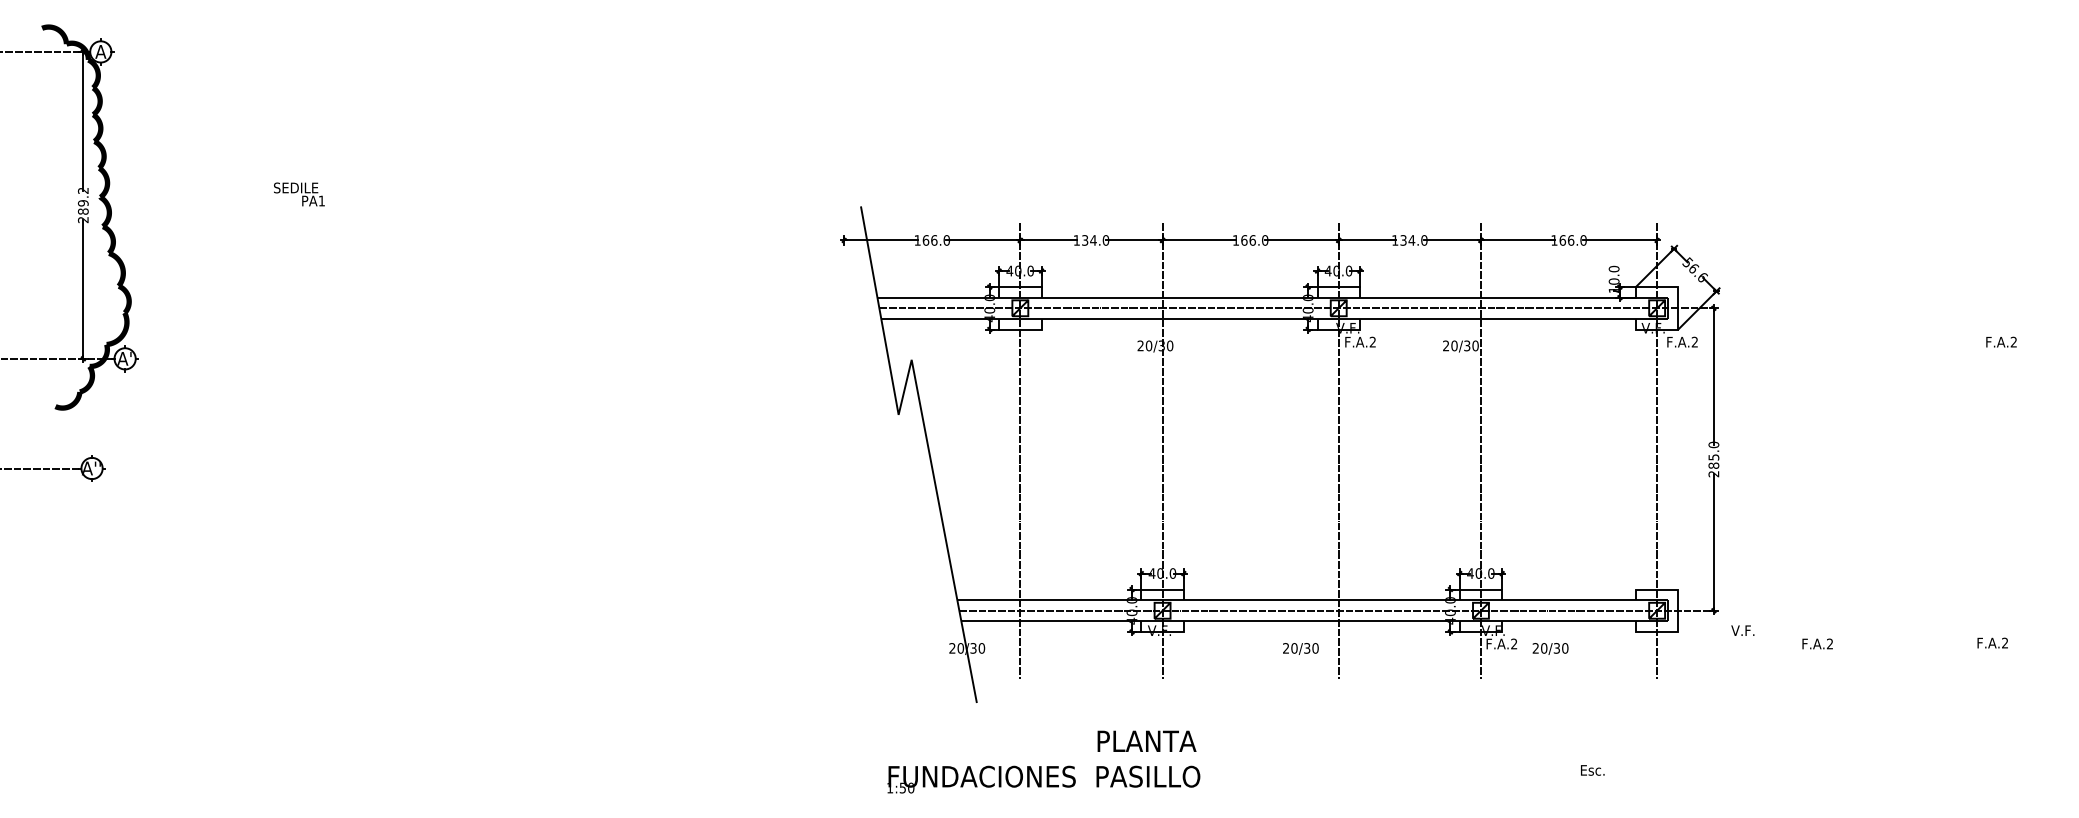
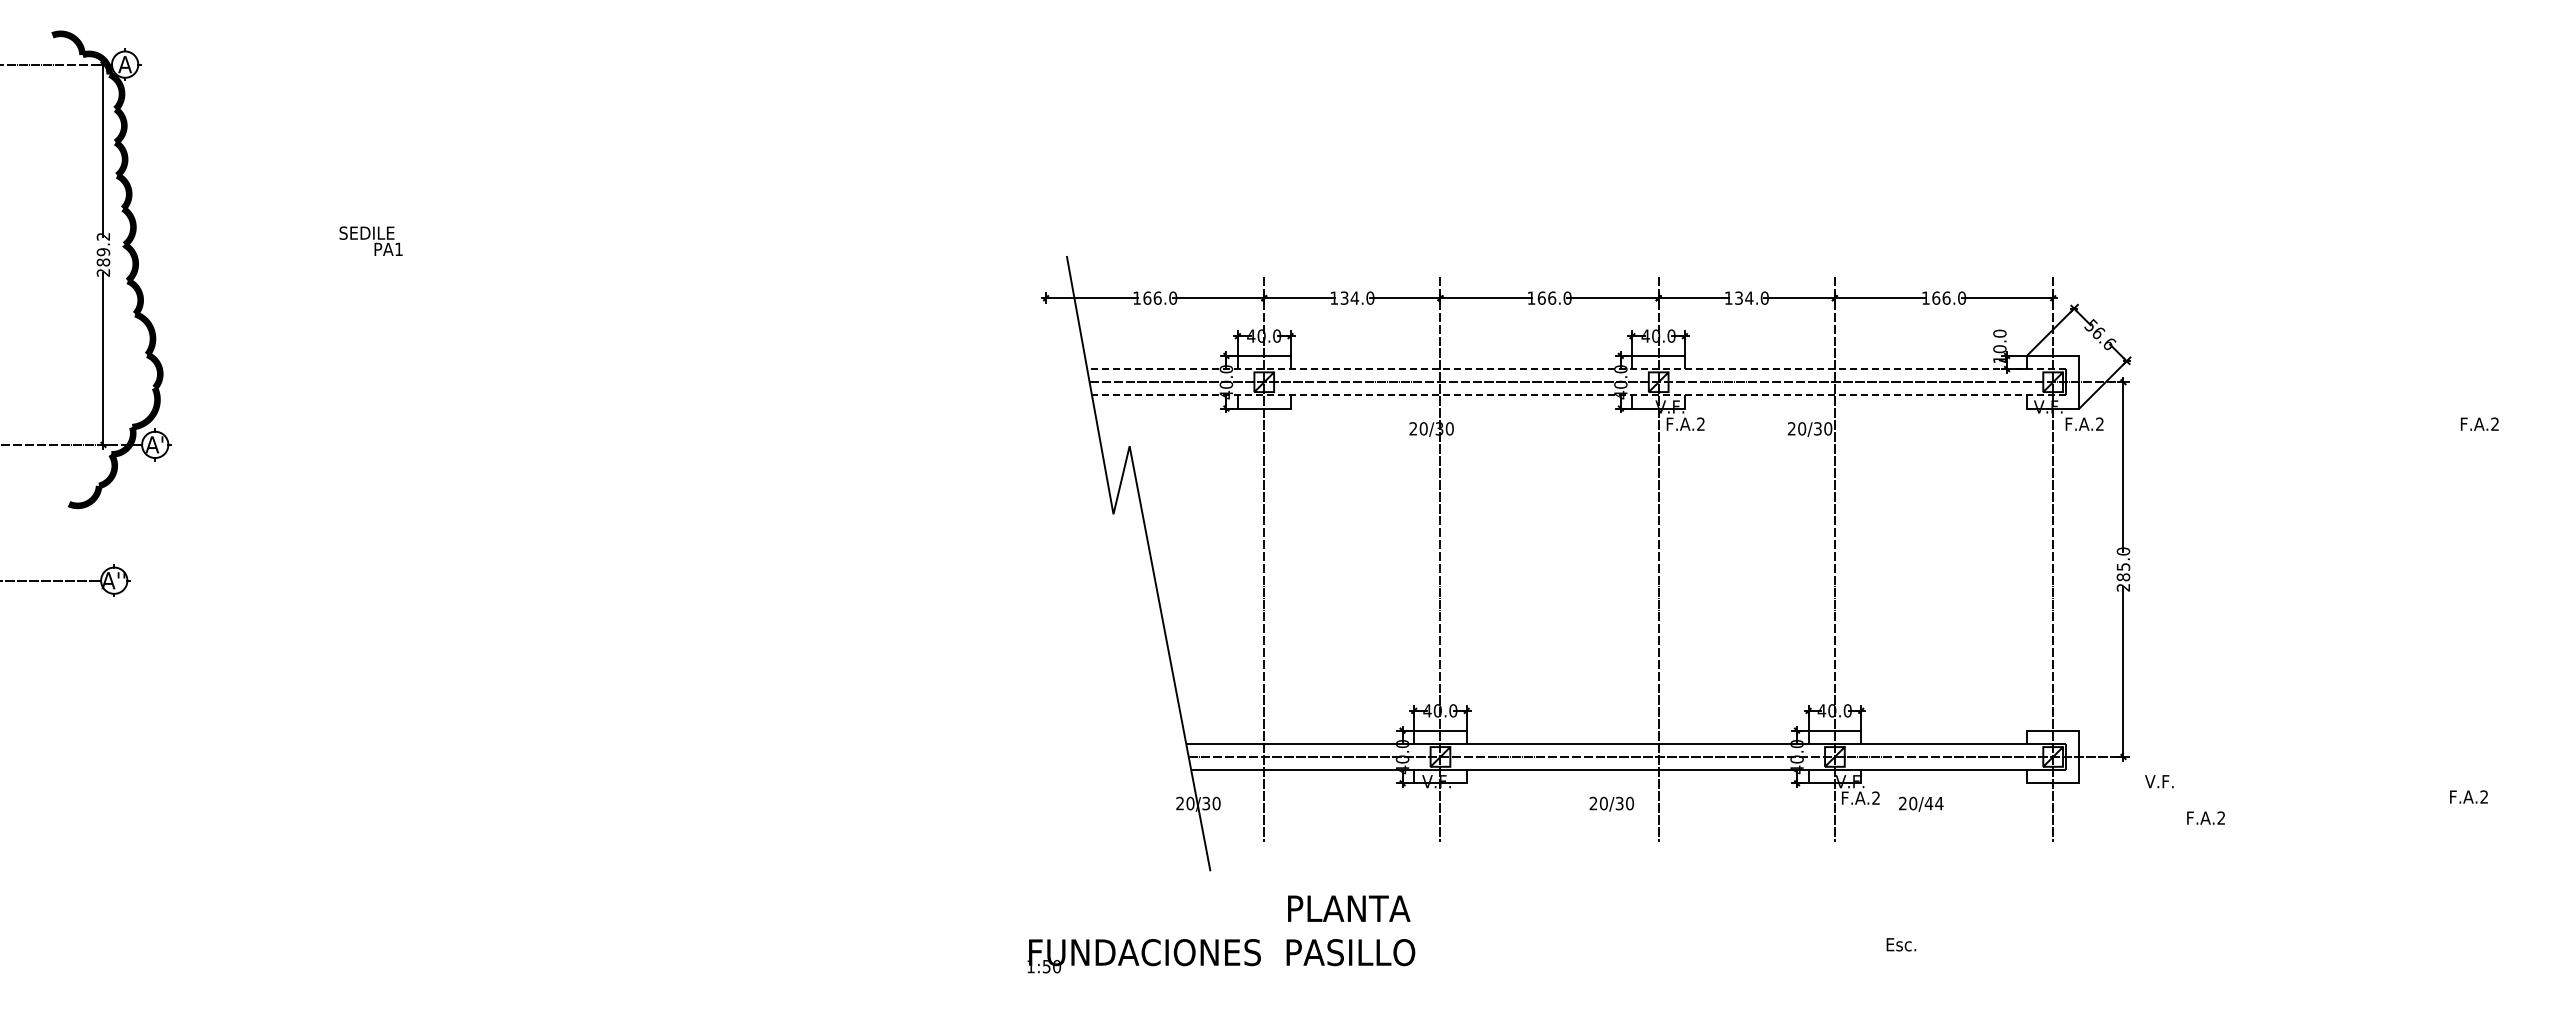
line: (1272, 298) -> (1576, 369), solid -> dashed
line: (1273, 318) -> (1578, 395), solid -> dashed
text: (1817, 643) -> (2205, 817), moved
text: (1560, 648) -> (1933, 803), 20/30 -> 20/44
text: (1245, 762) -> (1471, 934), moved

